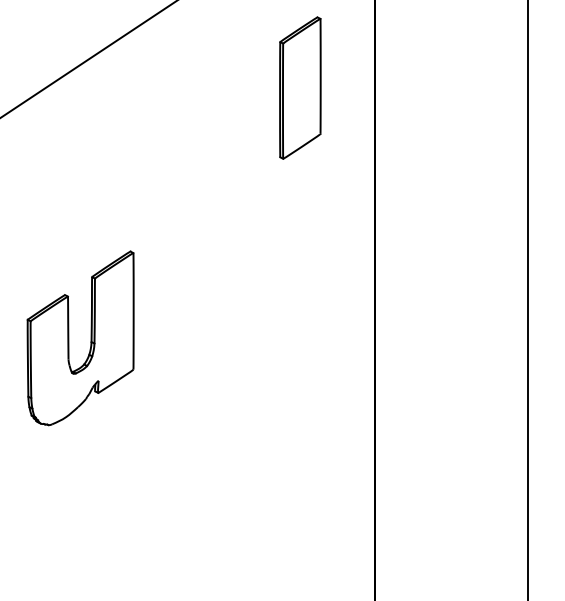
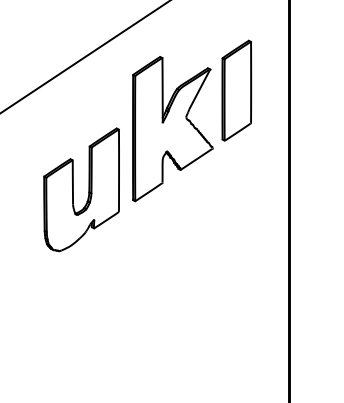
part: (300, 87) -> (236, 90), moved
part: (209, 163) -> (172, 129), added
part: (90, 338) -> (88, 189), moved

